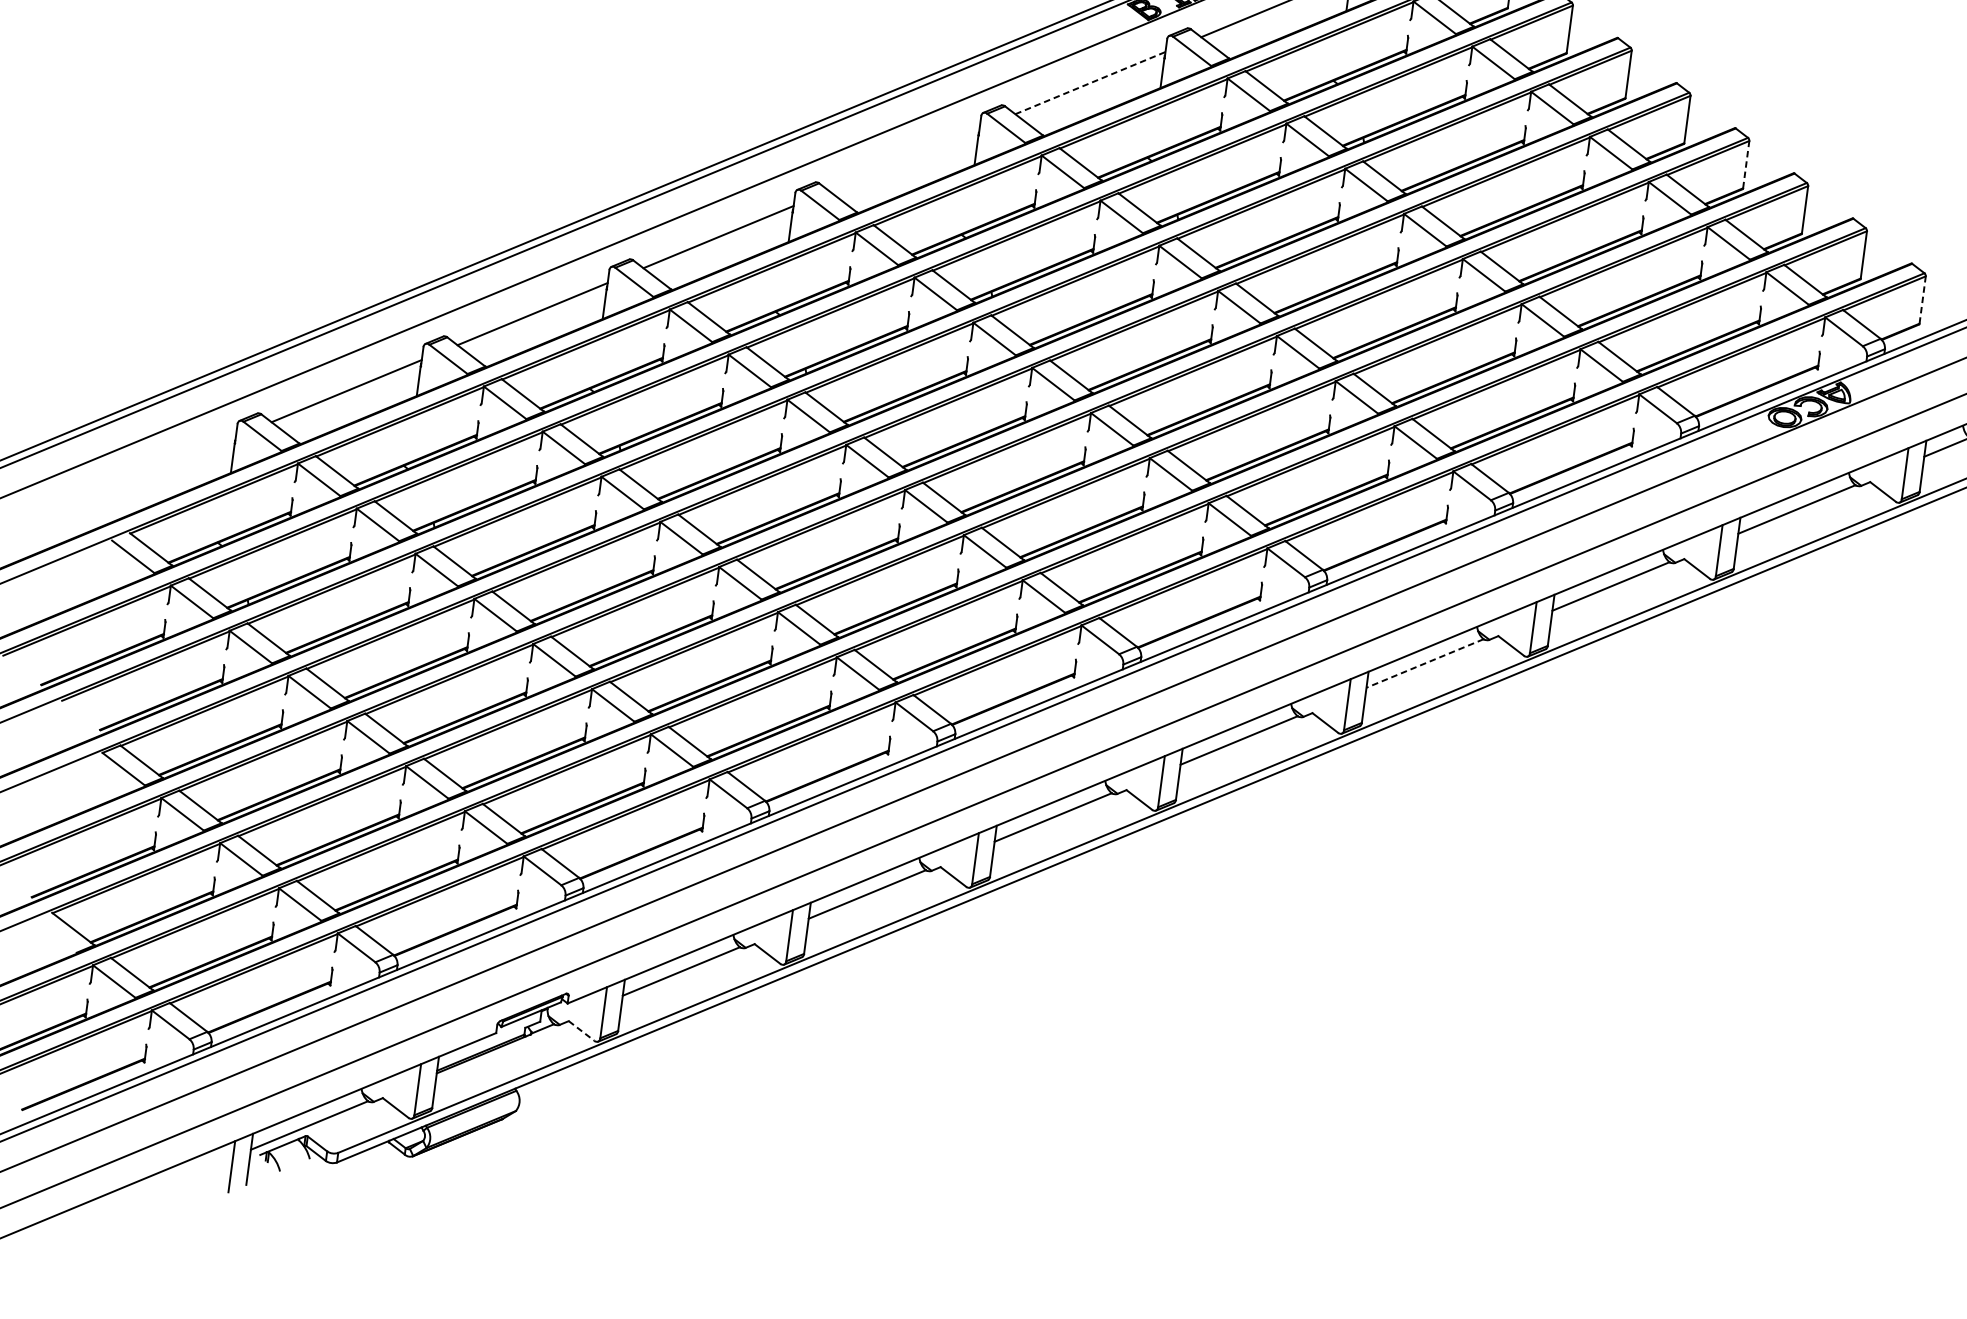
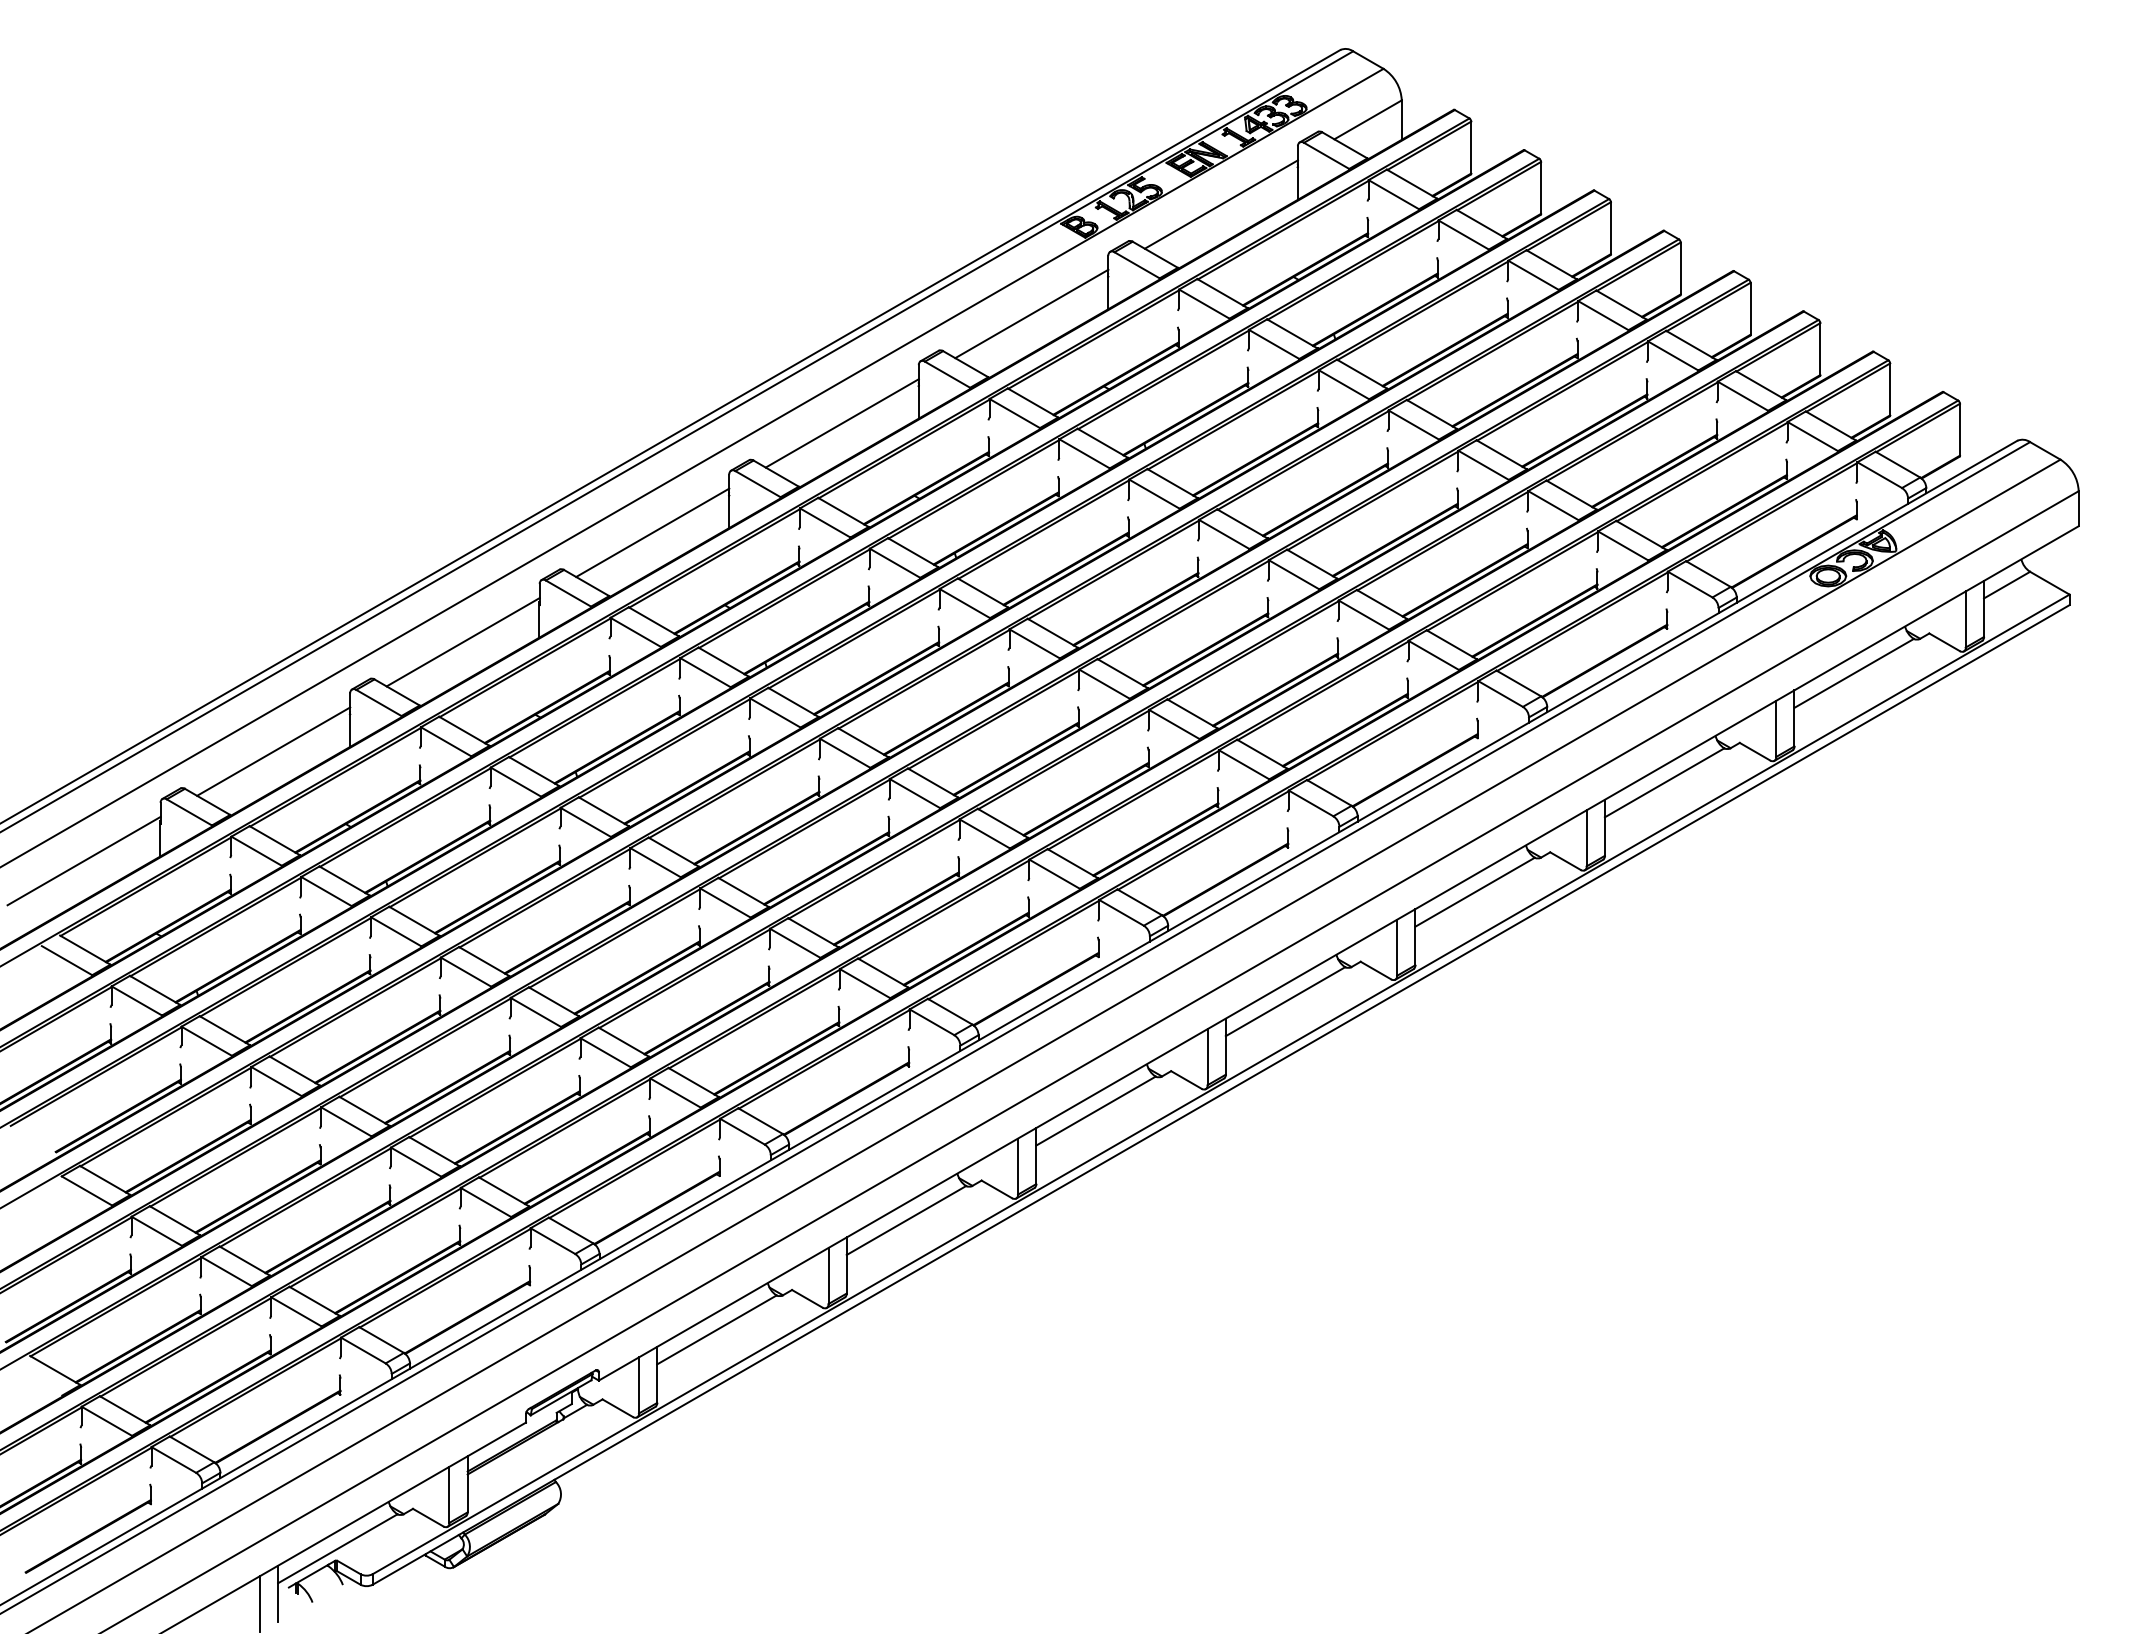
line: (1091, 82) -> (1032, 313), dashed -> solid
line: (903, 160) -> (841, 423), added
line: (1746, 164) -> (1750, 308), dashed -> solid
line: (1923, 299) -> (1960, 429), dashed -> solid
line: (160, 467) -> (83, 860), added
line: (1425, 663) -> (1475, 892), dashed -> solid
line: (581, 1031) -> (617, 1408), dashed -> solid

